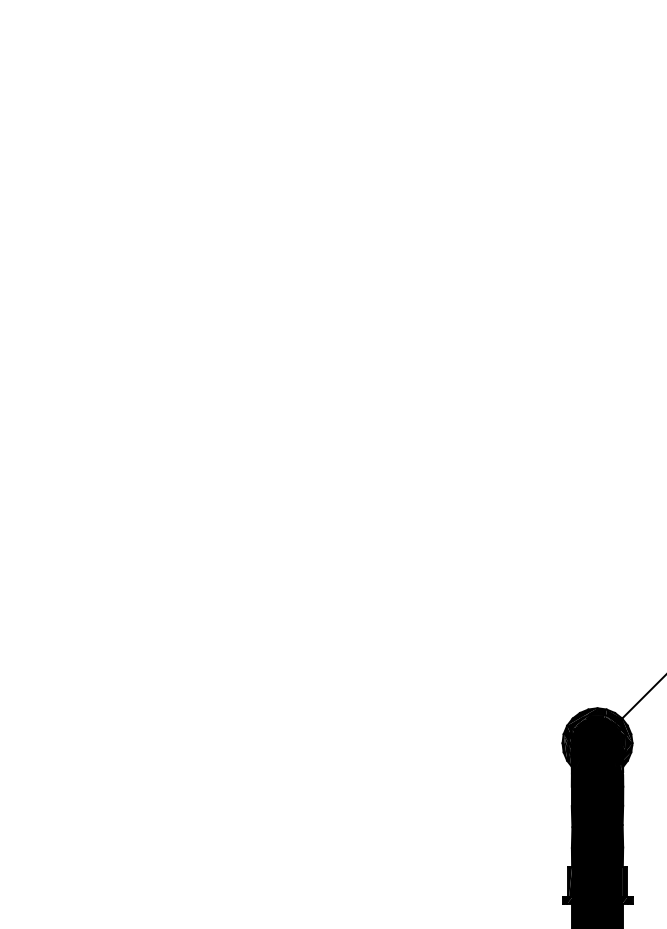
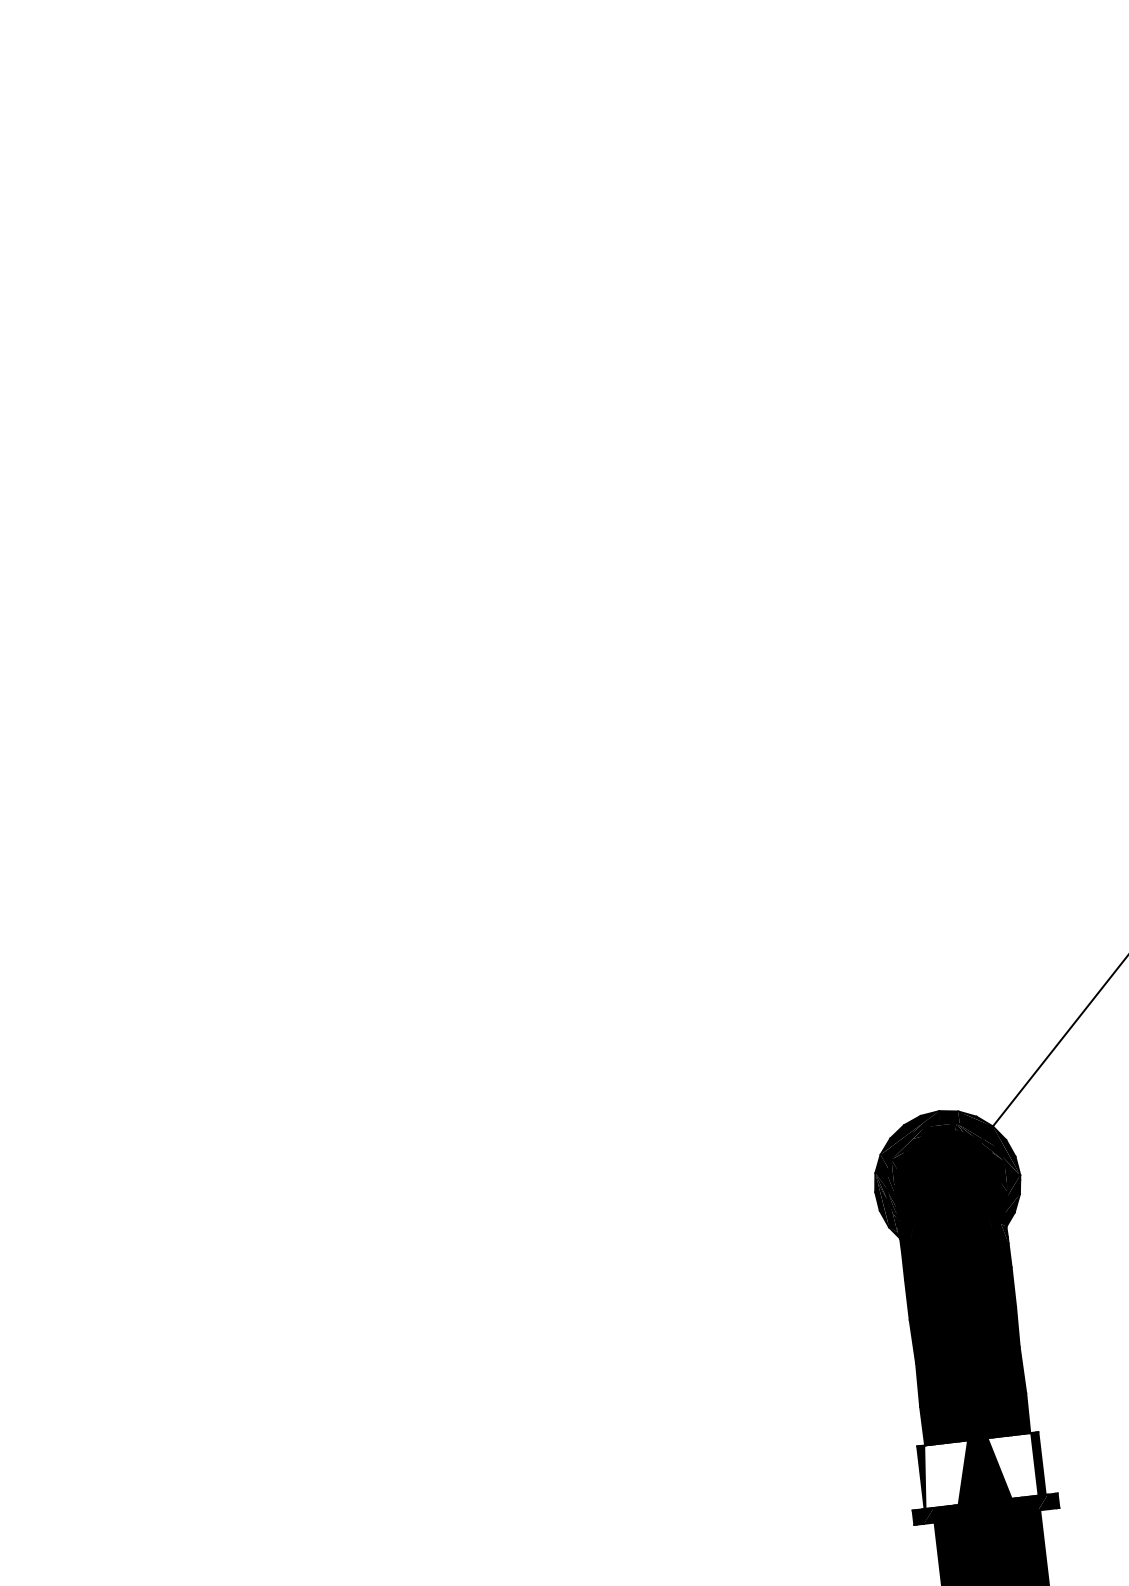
fill: (595, 881) -> (977, 1470), removed

